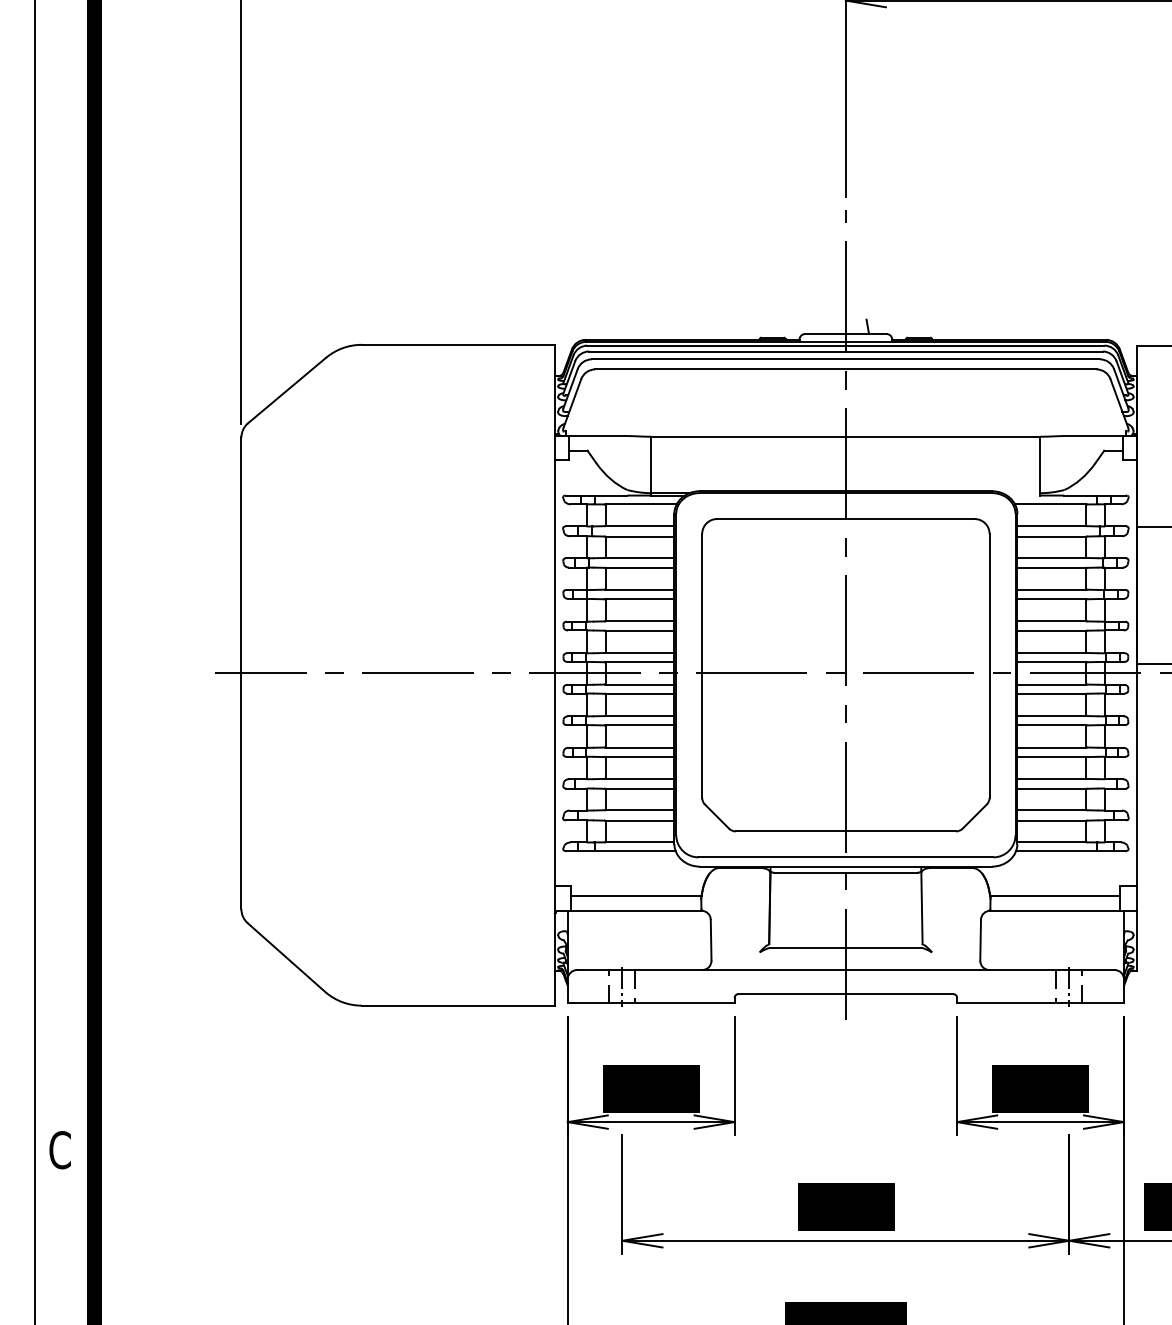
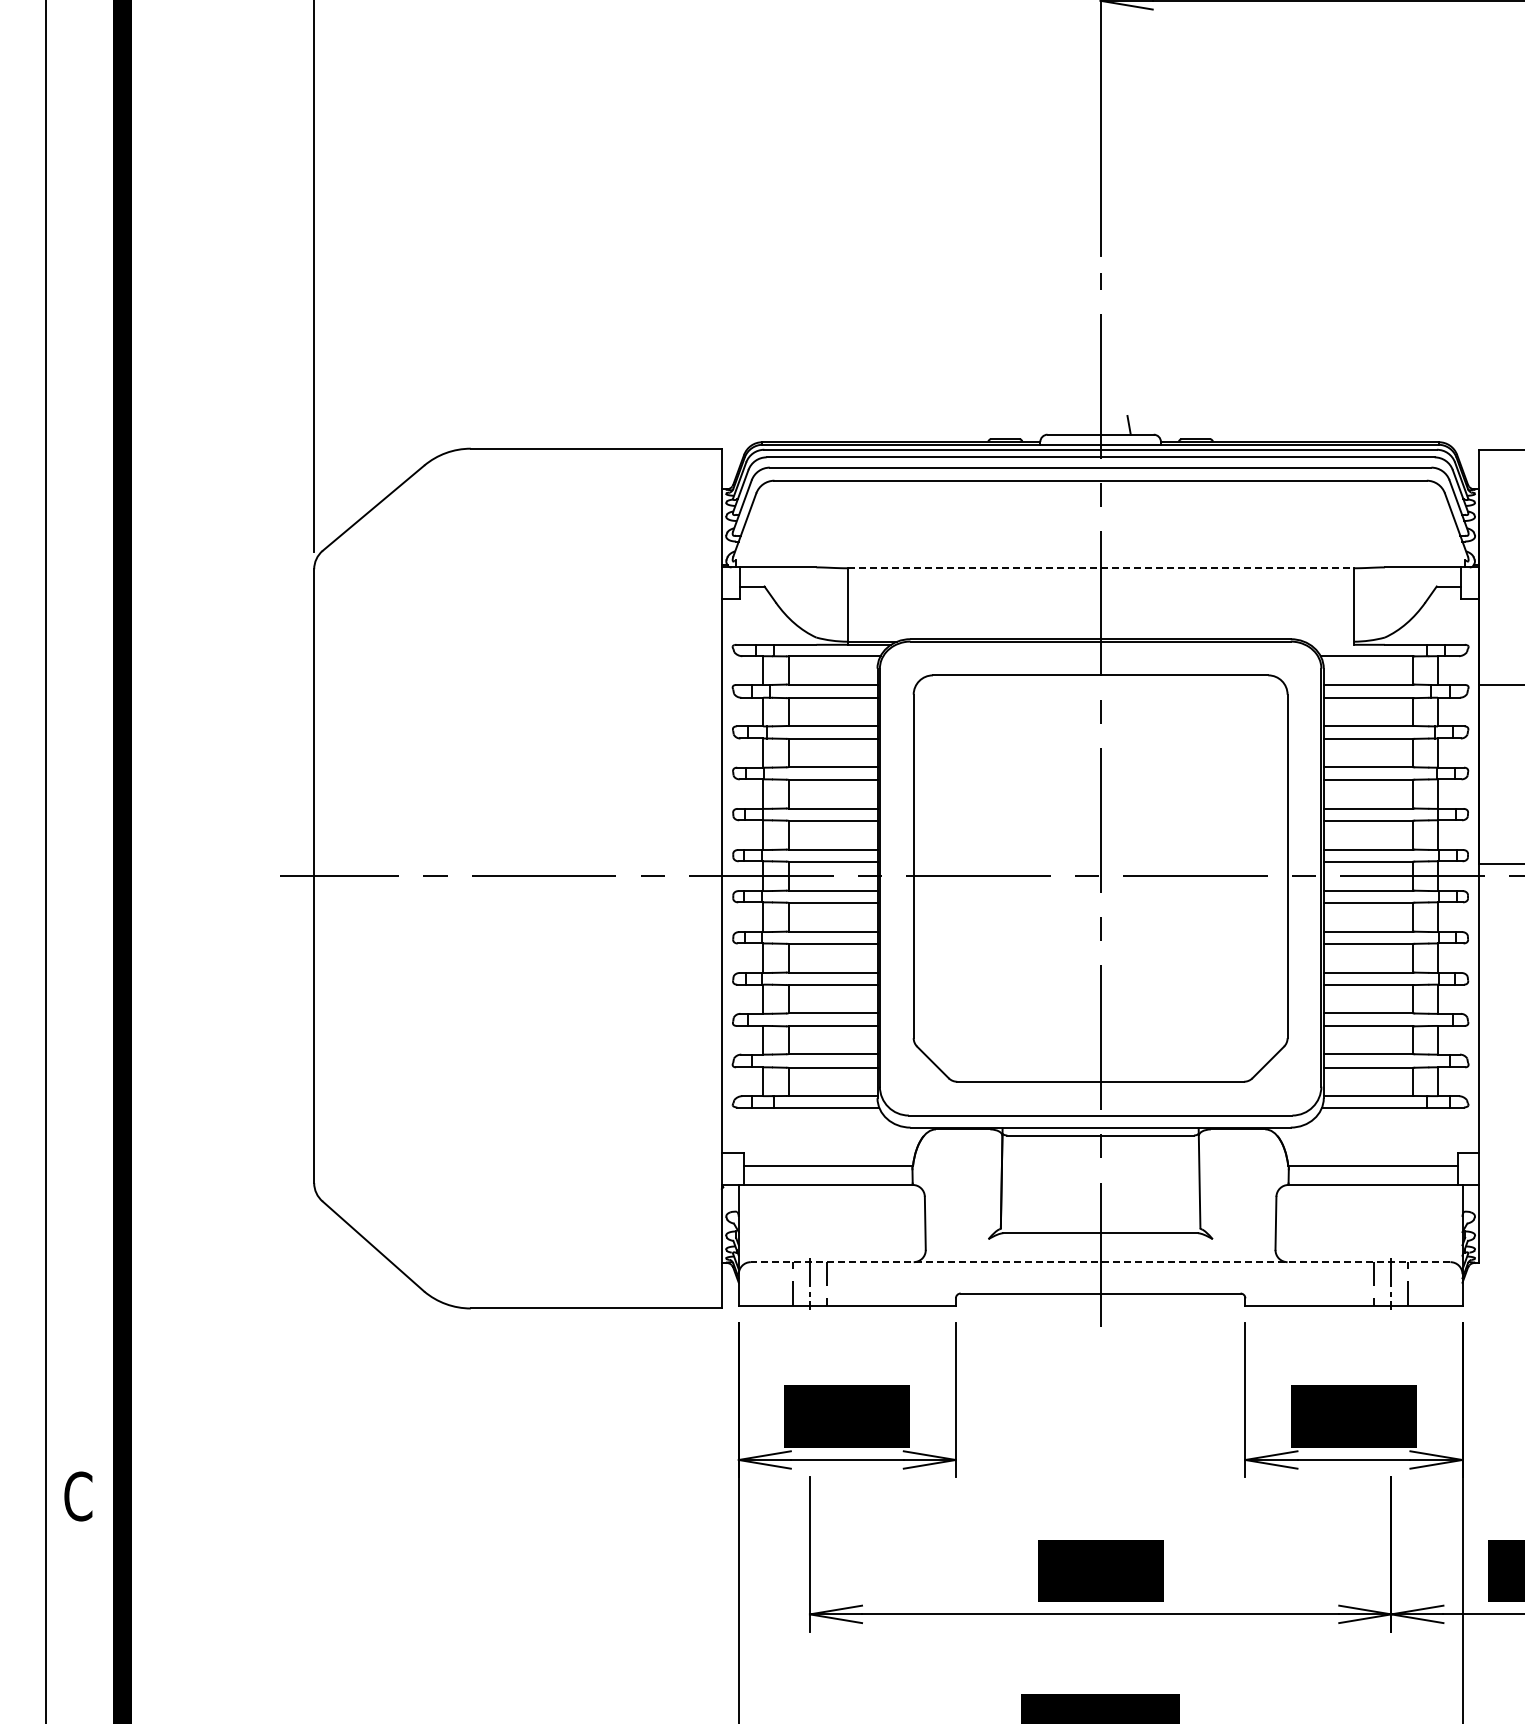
line: (846, 436) -> (1101, 568), solid -> dashed
line: (845, 970) -> (1100, 1262), solid -> dashed

